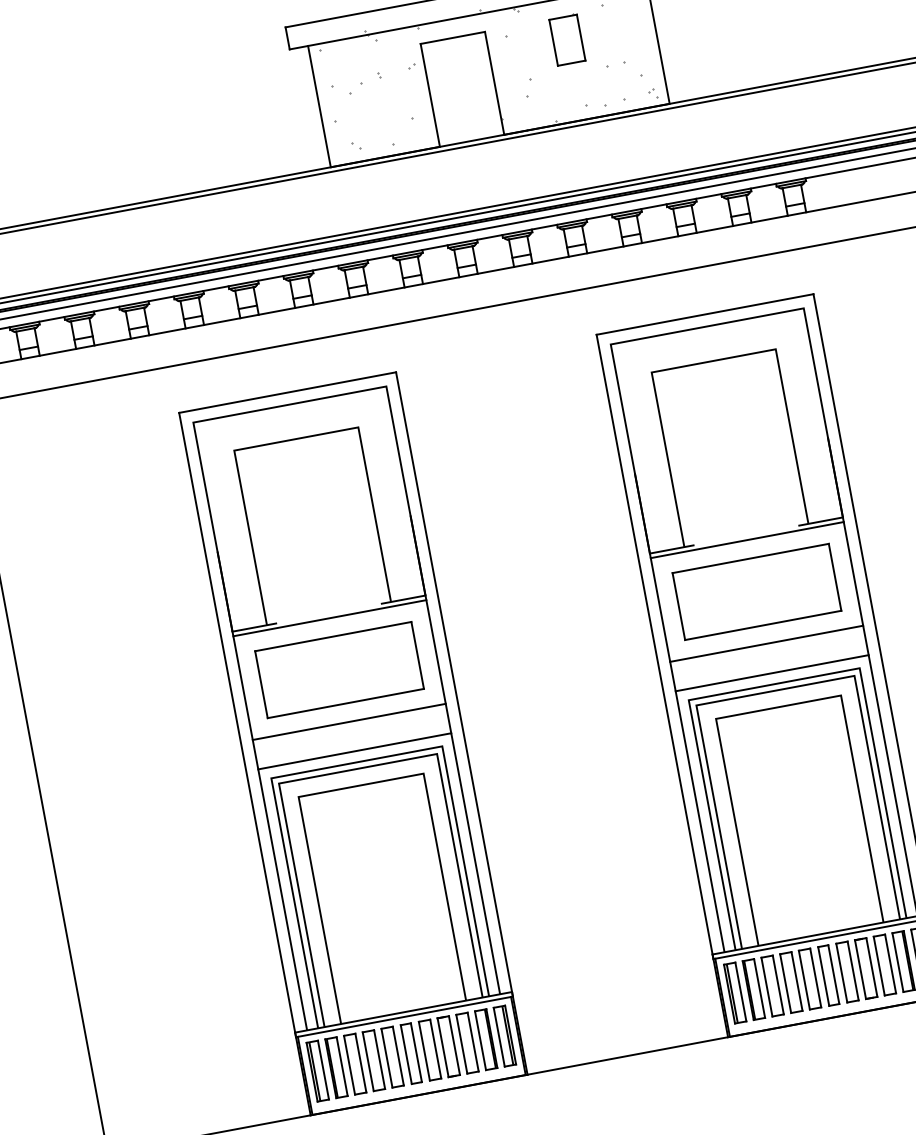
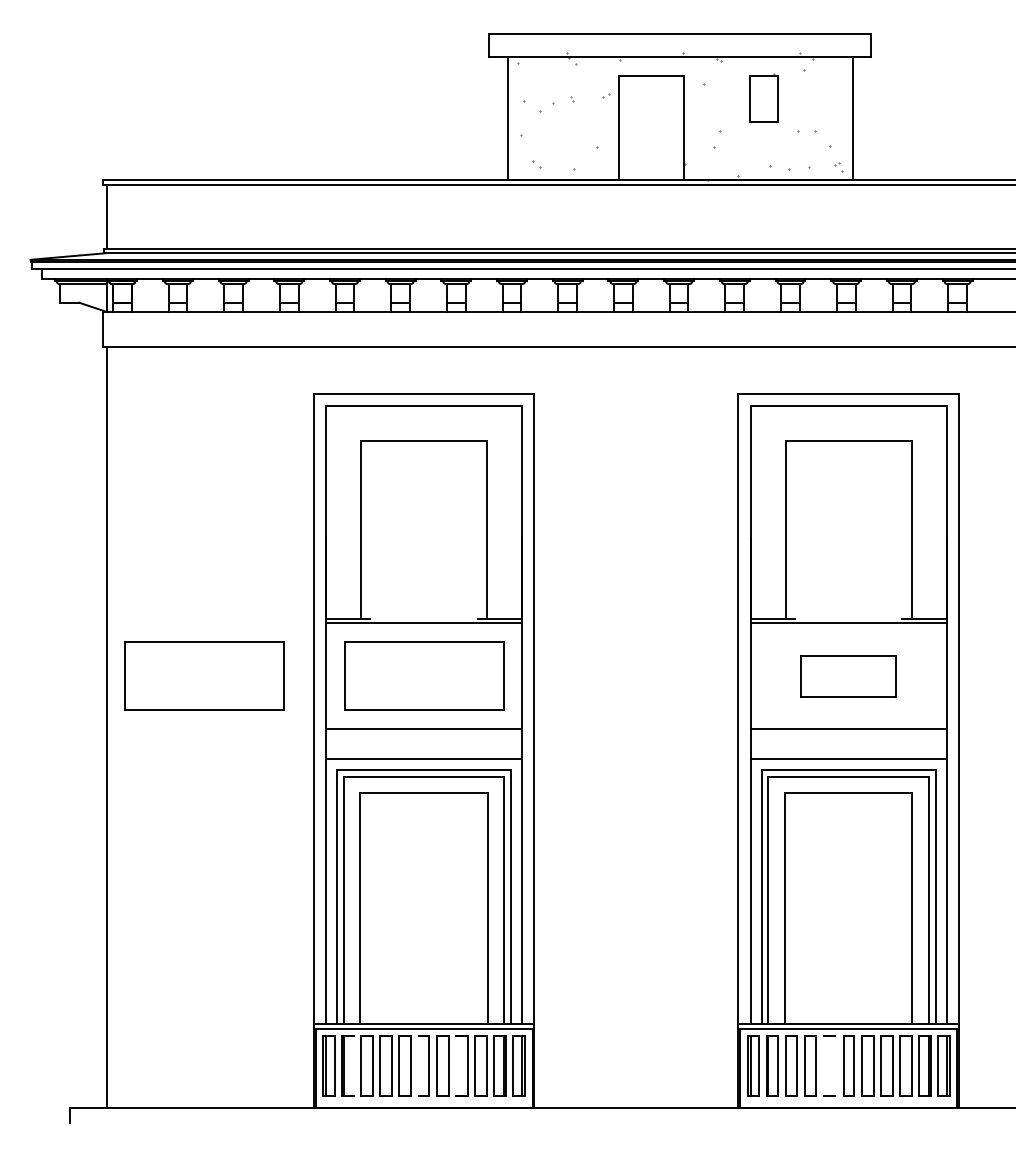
part: (756, 591) -> (848, 675), size x0.6
part: (123, 709) -> (204, 675), added
line: (815, 978) -> (835, 1066), removed
line: (804, 980) -> (823, 1066), removed
line: (443, 1047) -> (456, 1066), removed
line: (405, 1054) -> (418, 1066), removed
line: (342, 1066) -> (353, 1066), removed

